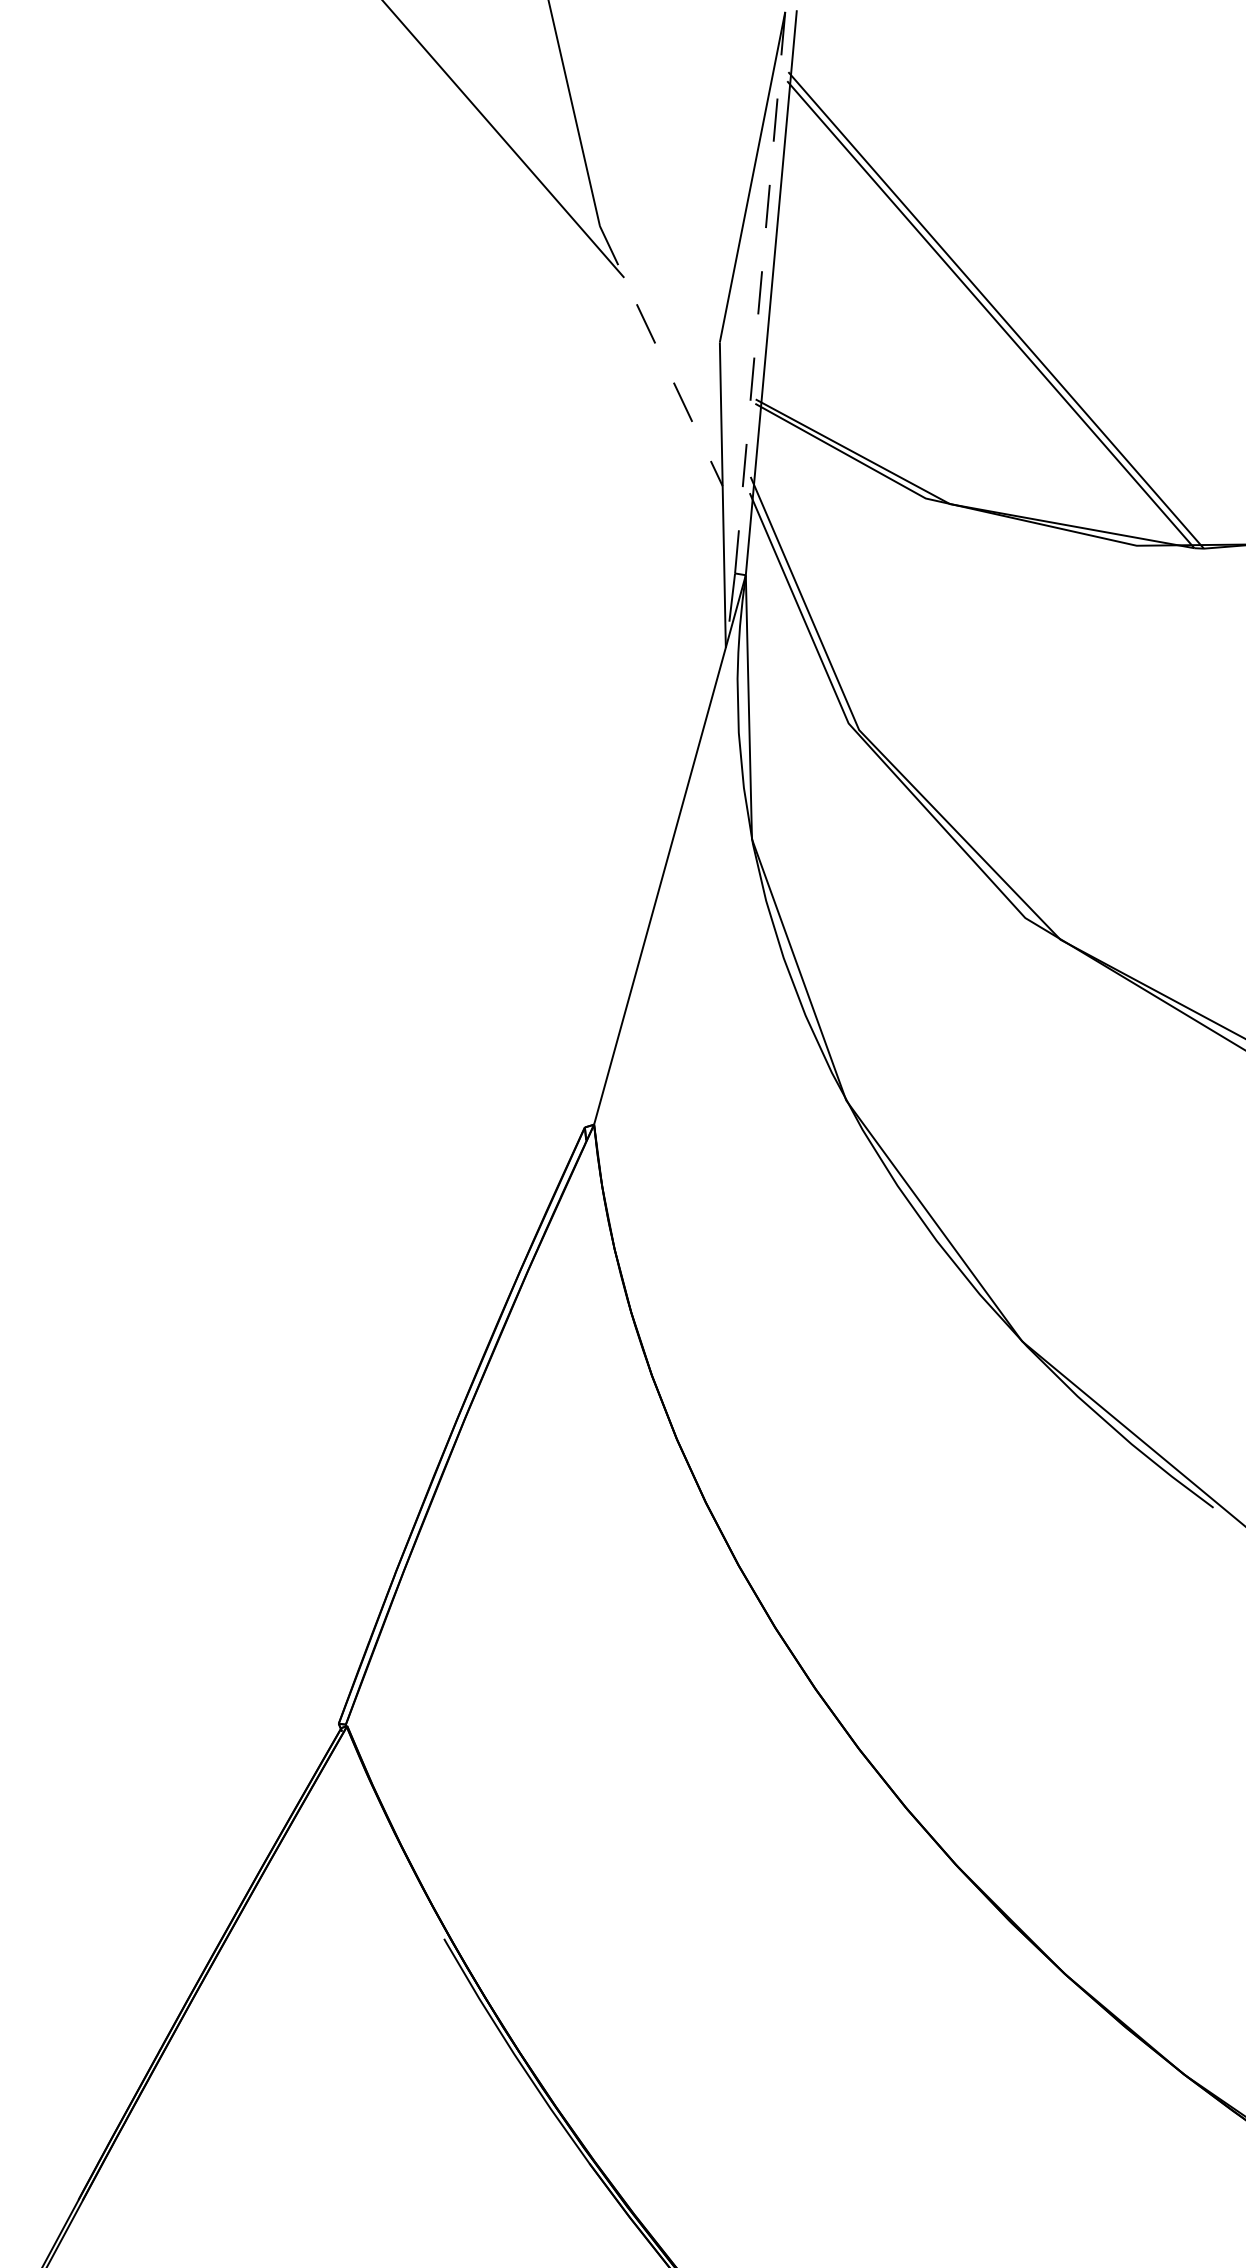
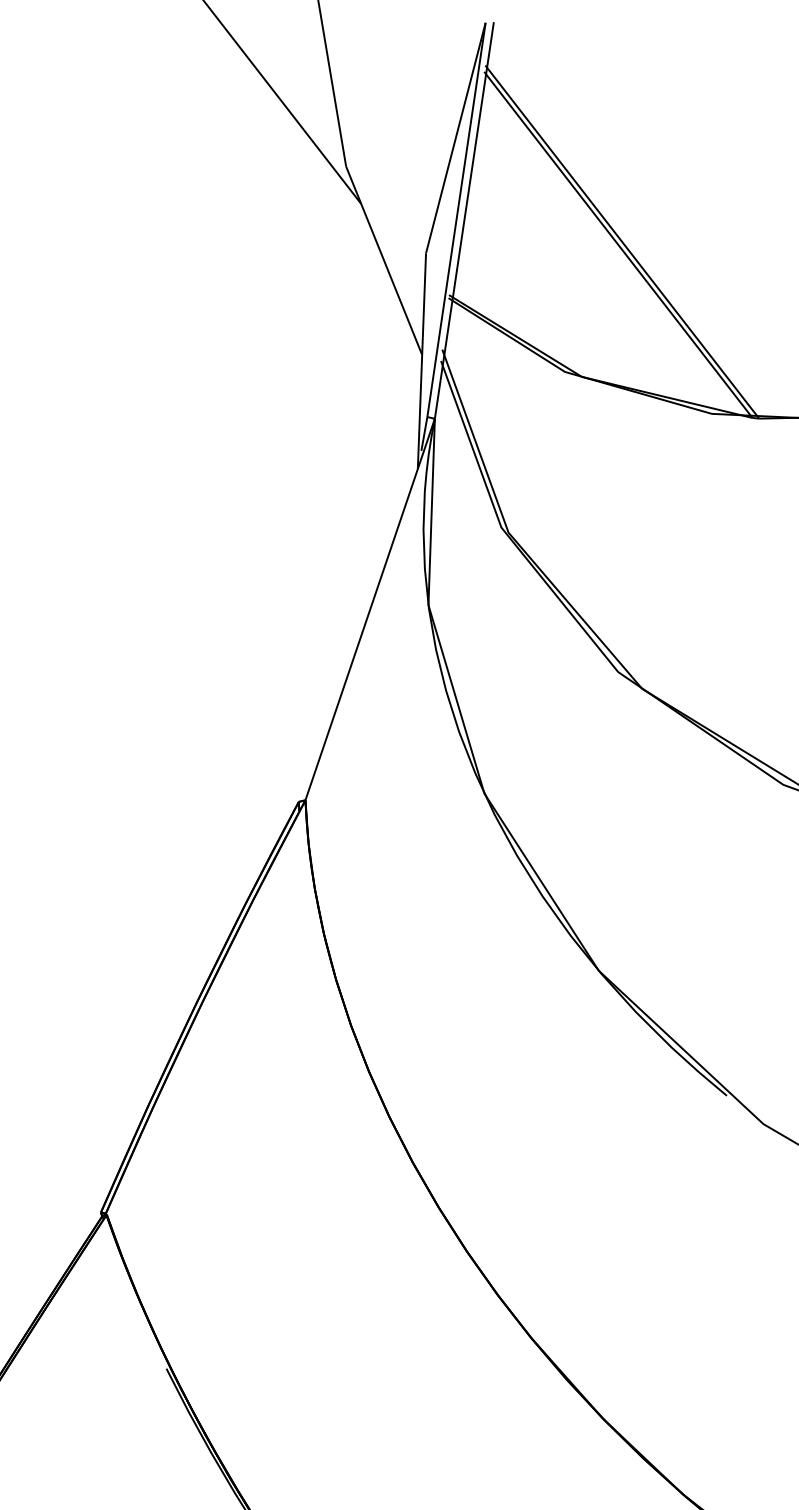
line: (760, 292) -> (456, 219), dashed -> solid
line: (661, 356) -> (384, 260), dashed -> solid

